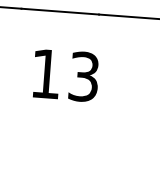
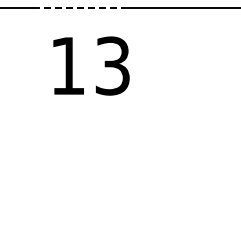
line: (60, 11) -> (79, 7), solid -> dashed
text: (66, 75) -> (91, 65), moved

